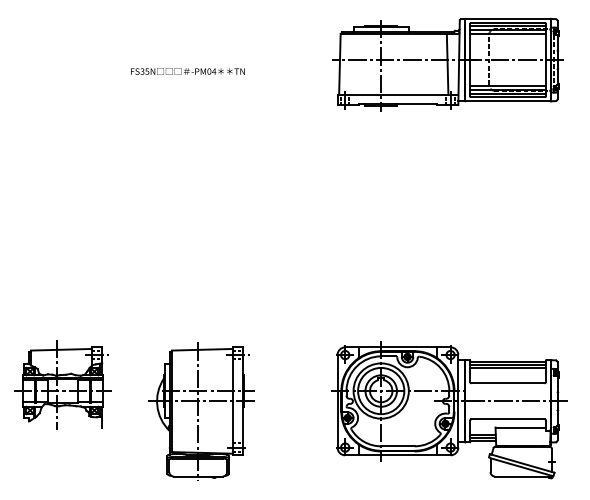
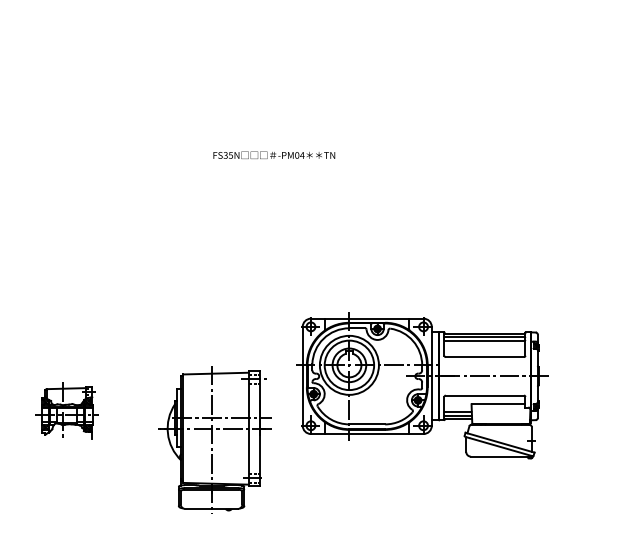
part: (447, 64) -> (477, 68), removed
text: (187, 71) -> (273, 155), moved
part: (62, 384) -> (66, 410), size x0.6
part: (449, 410) -> (422, 386), moved

